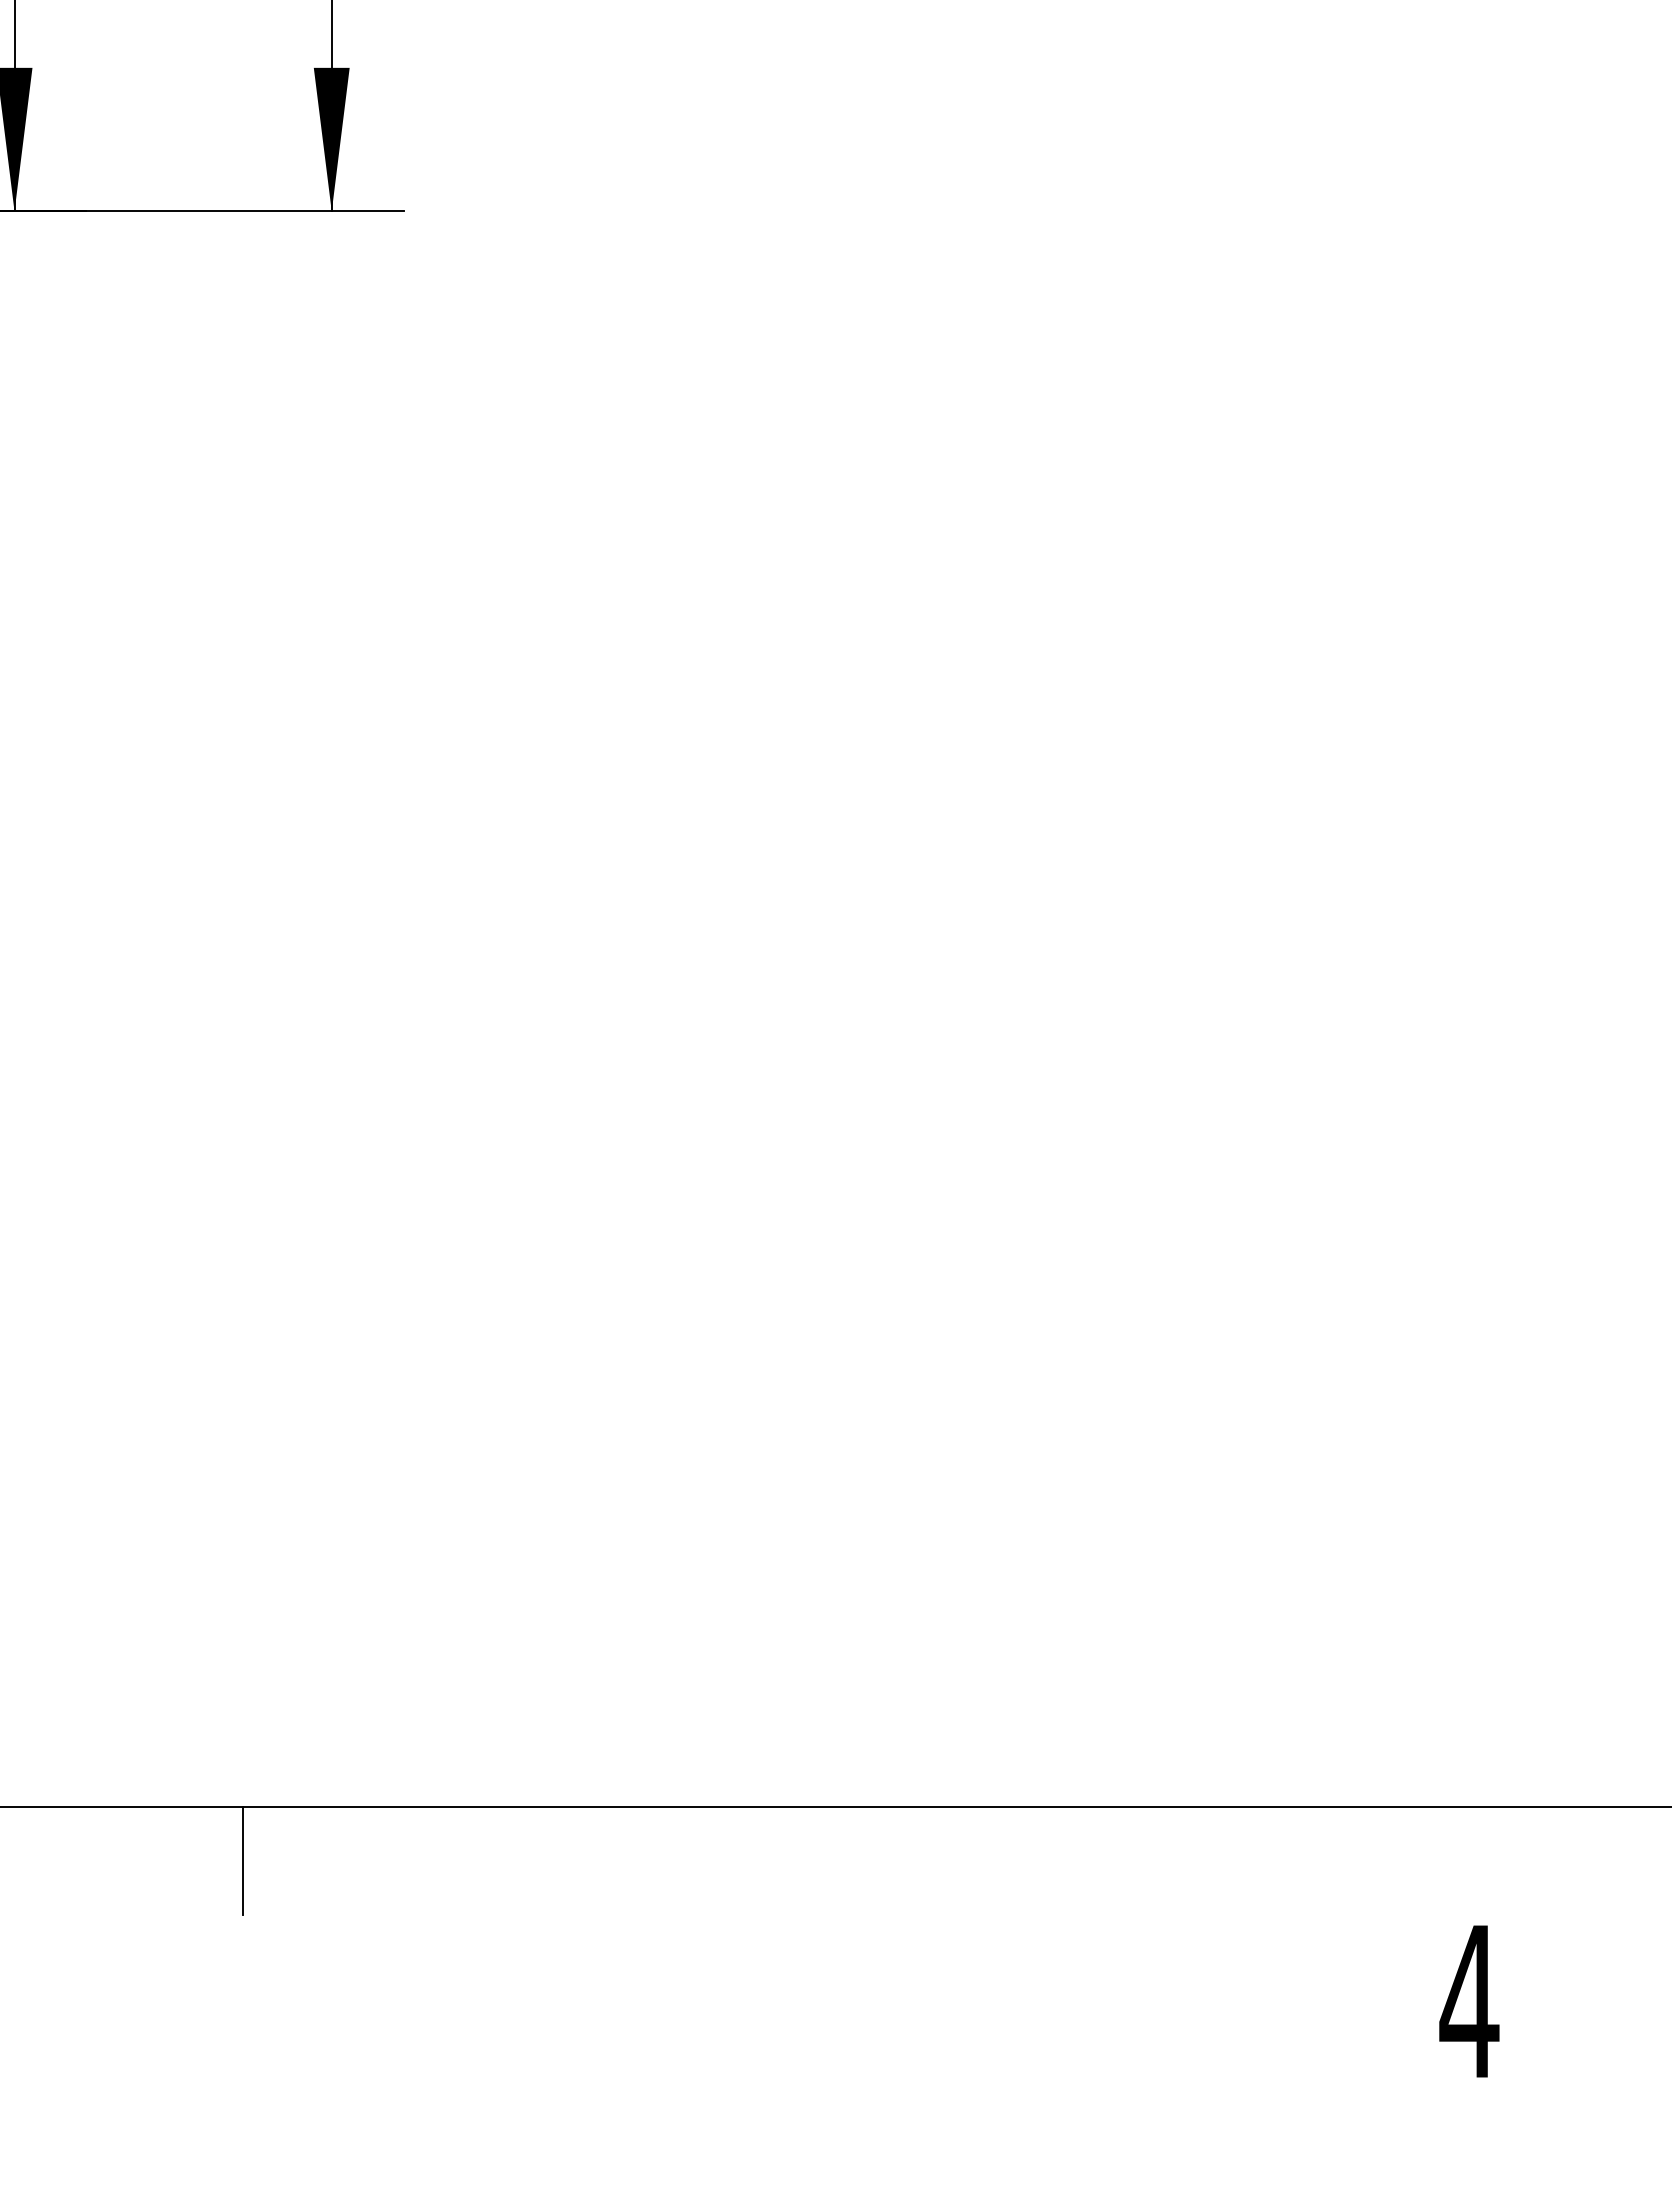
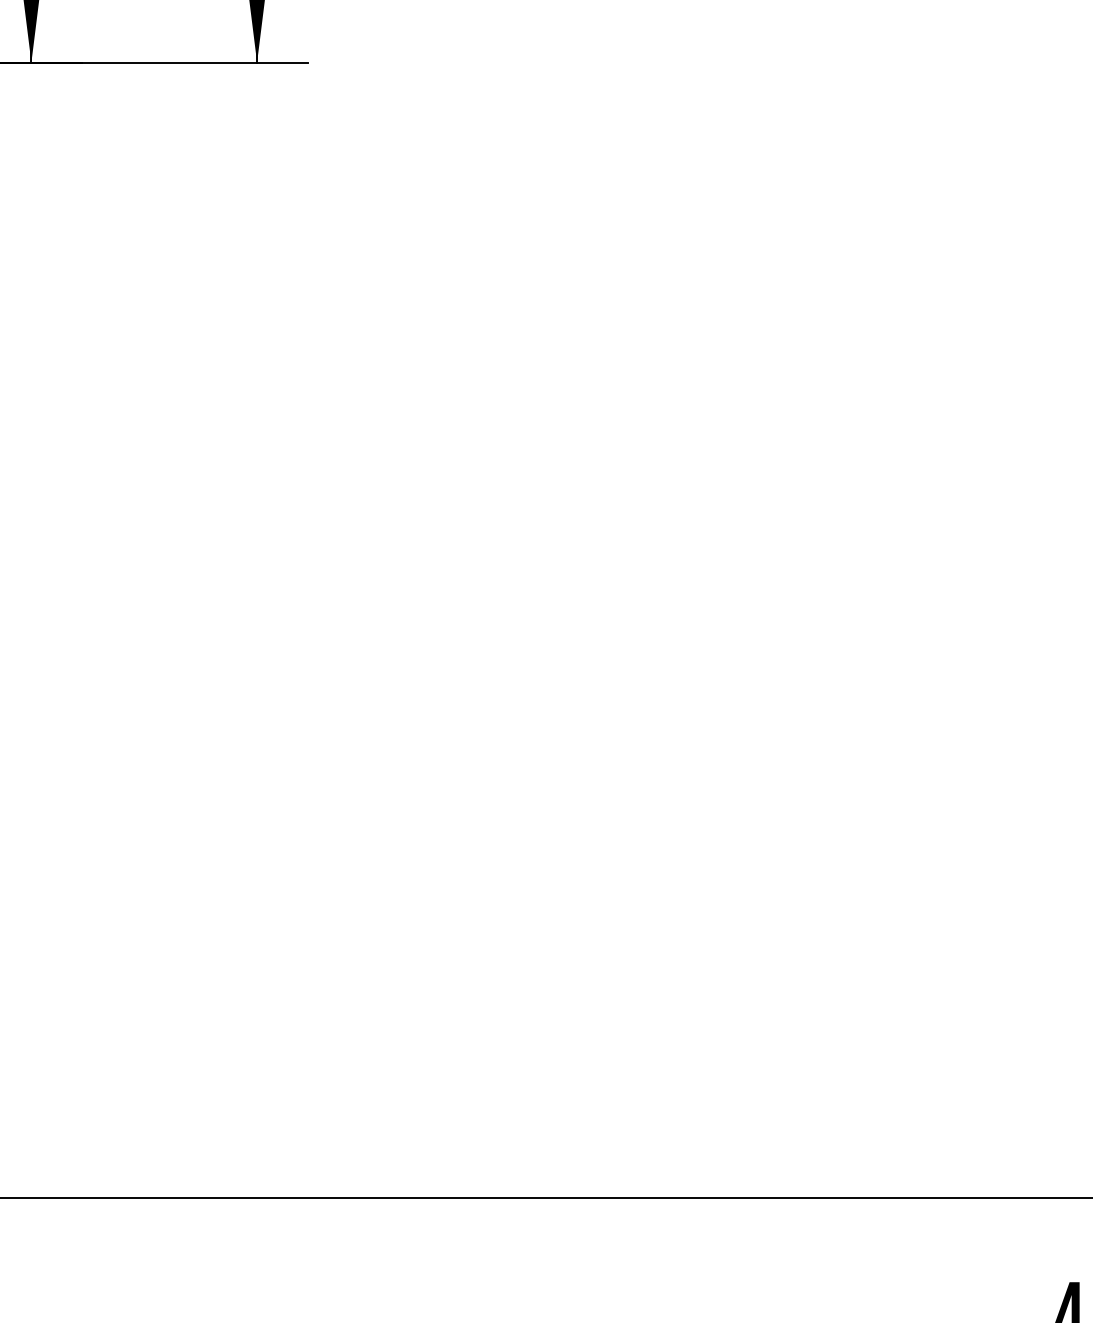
line: (242, 1861) -> (193, 1236), removed

